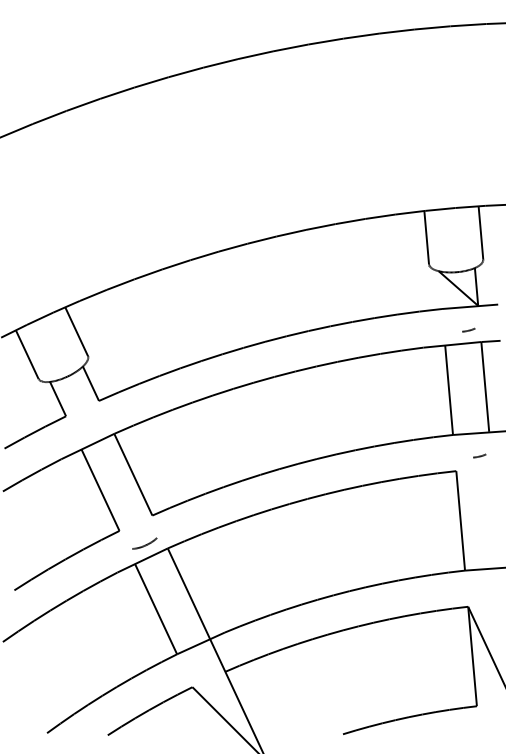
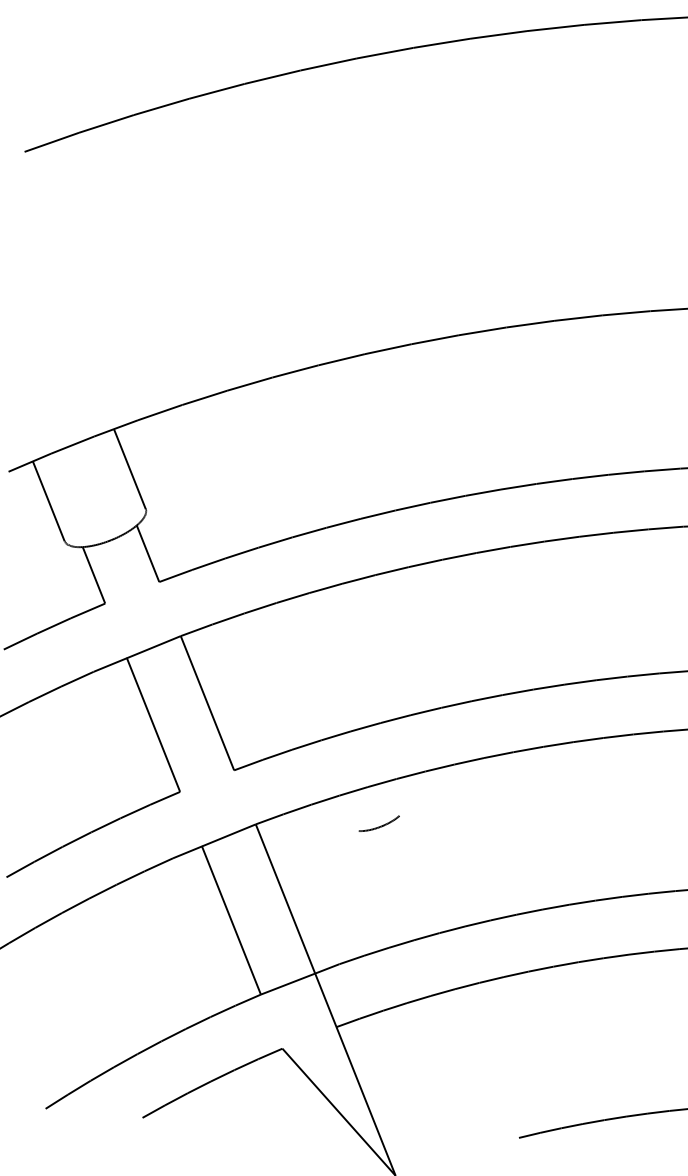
part: (144, 543) -> (378, 823), moved

